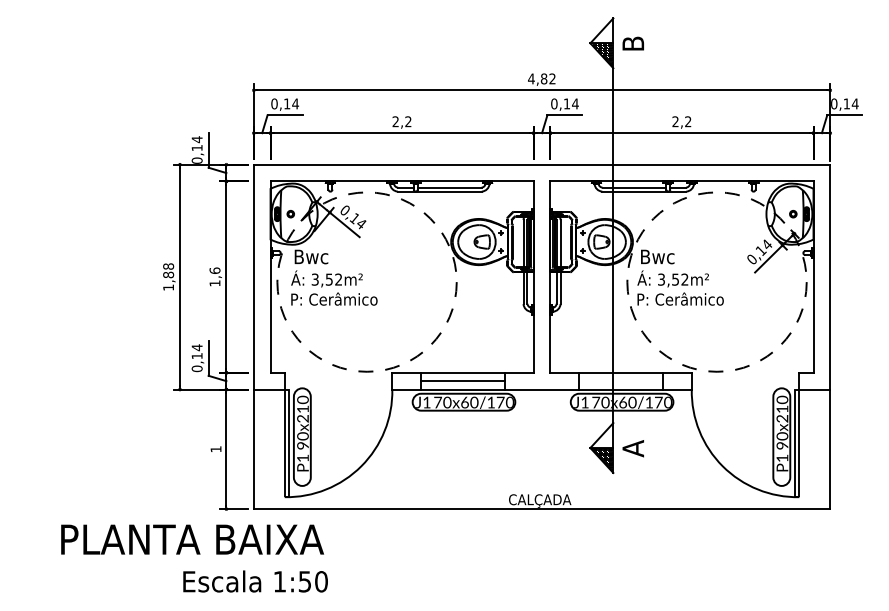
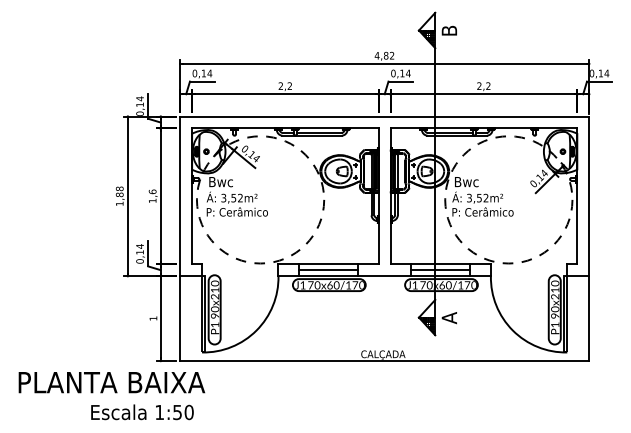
line: (620, 381) -> (440, 270), added
text: (192, 539) -> (111, 382), moved
text: (255, 581) -> (142, 412), moved

